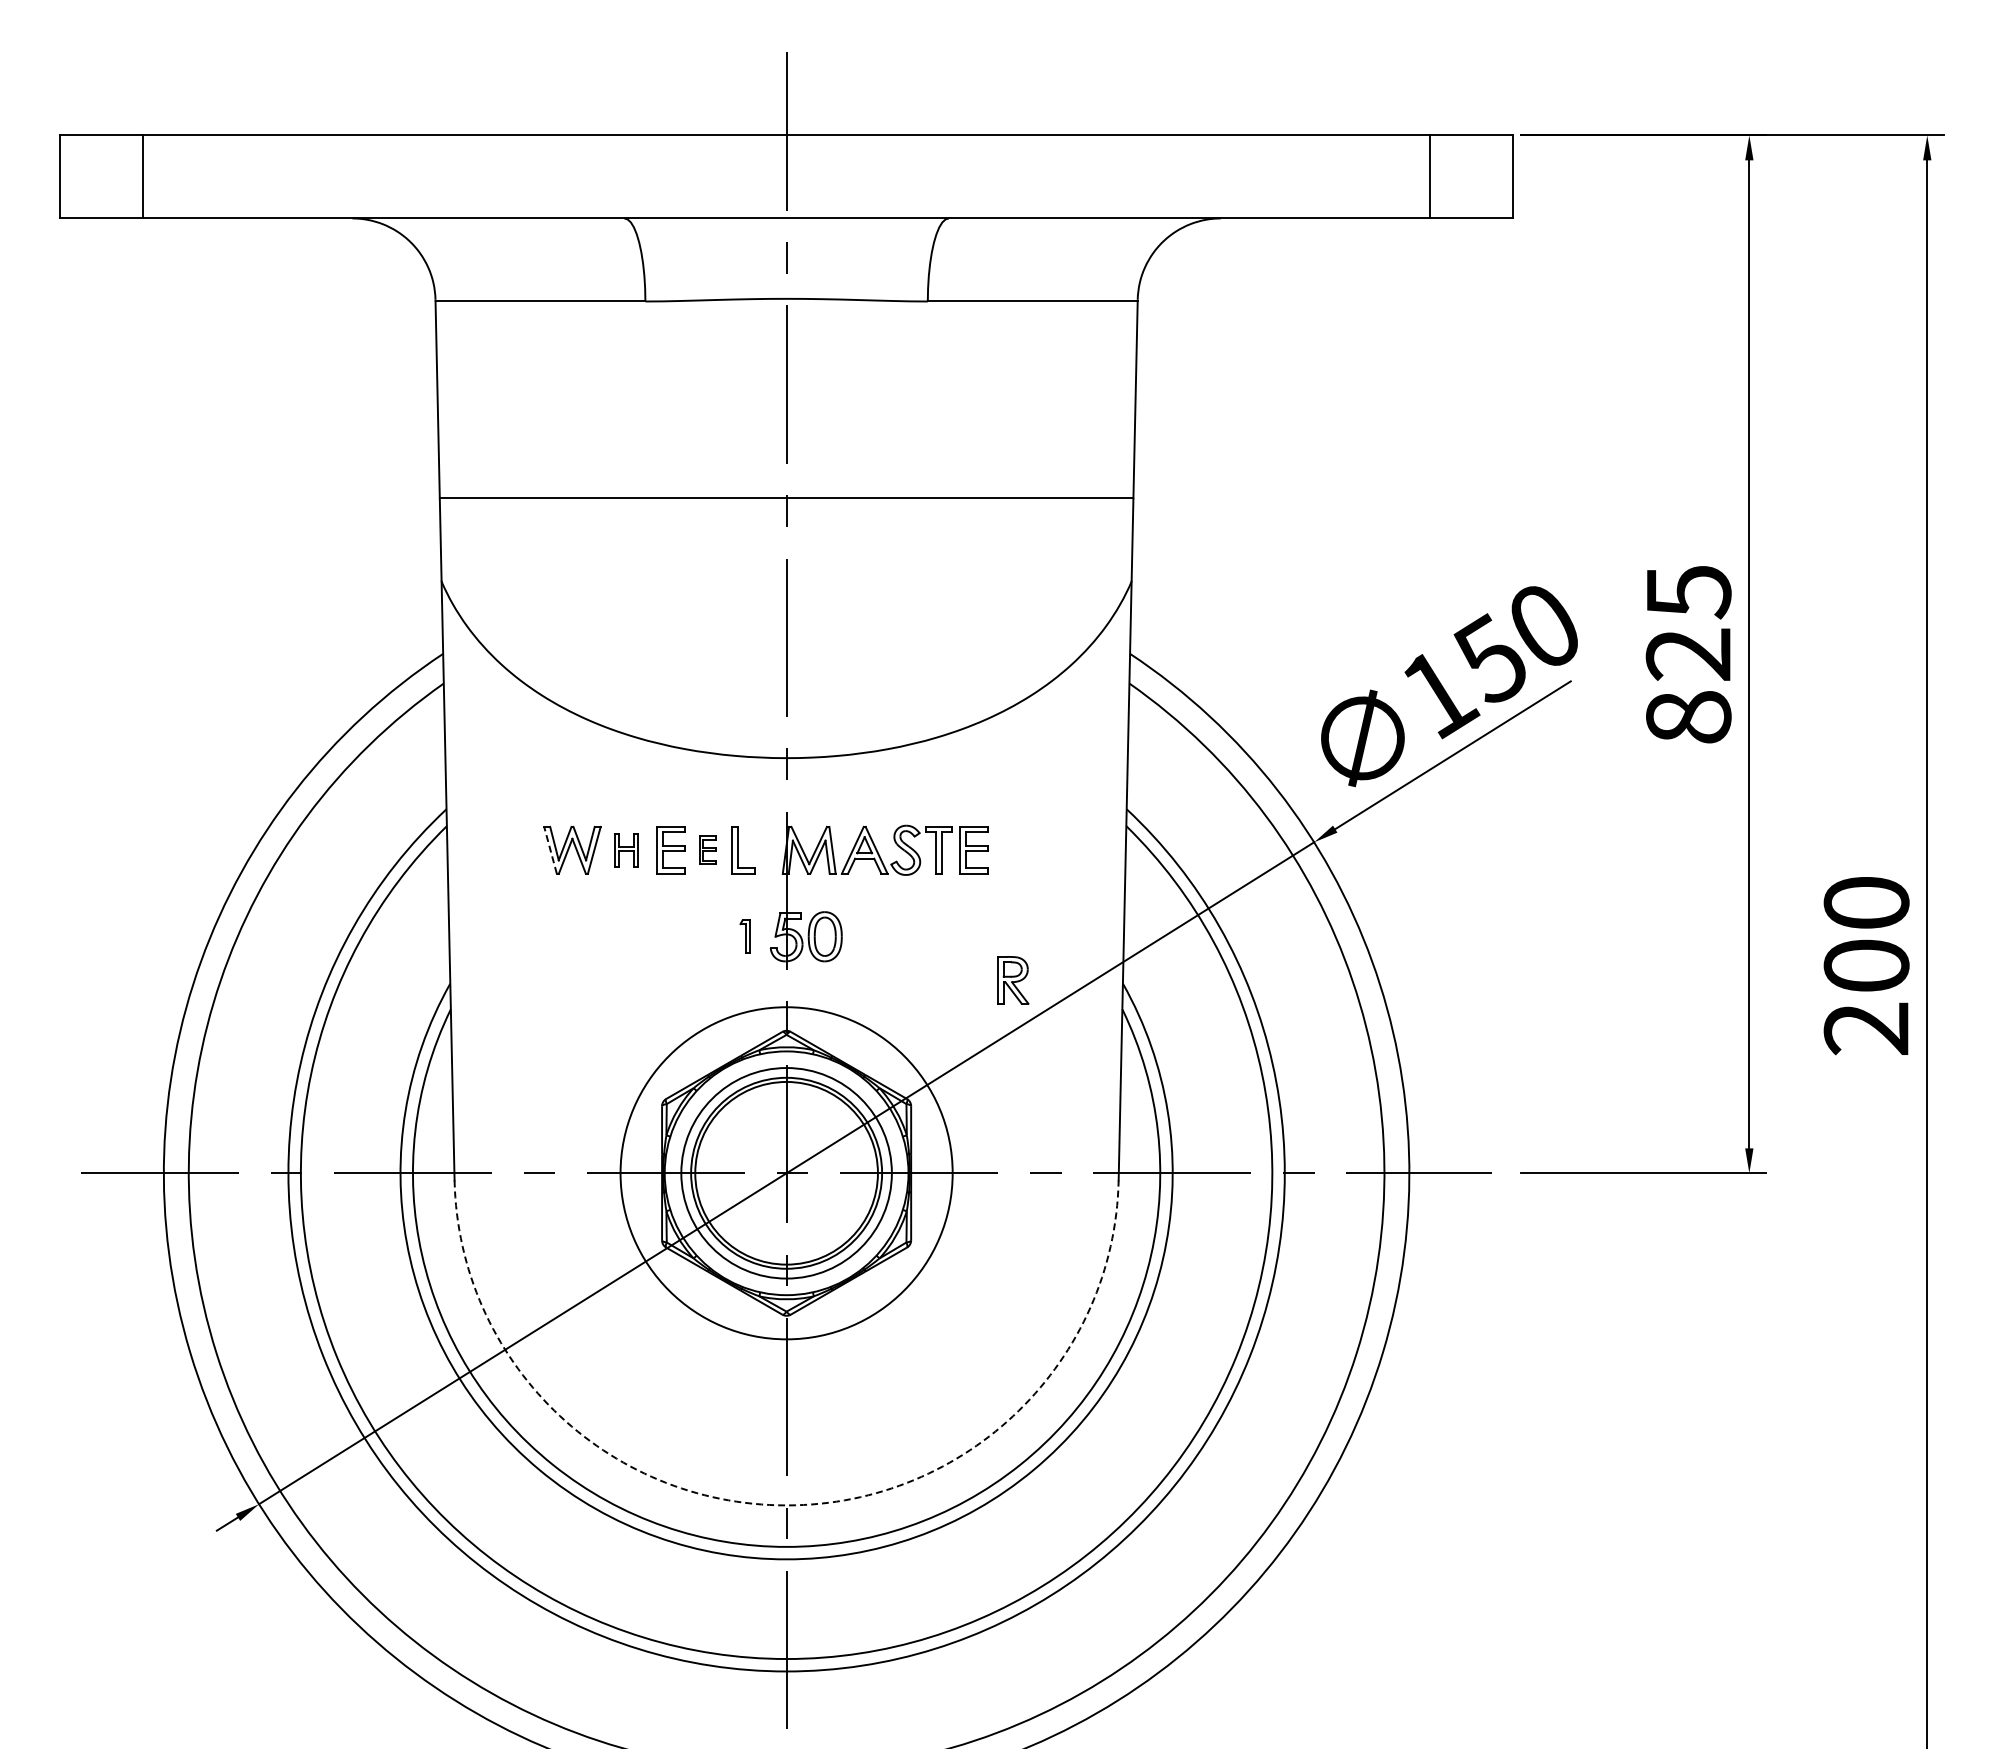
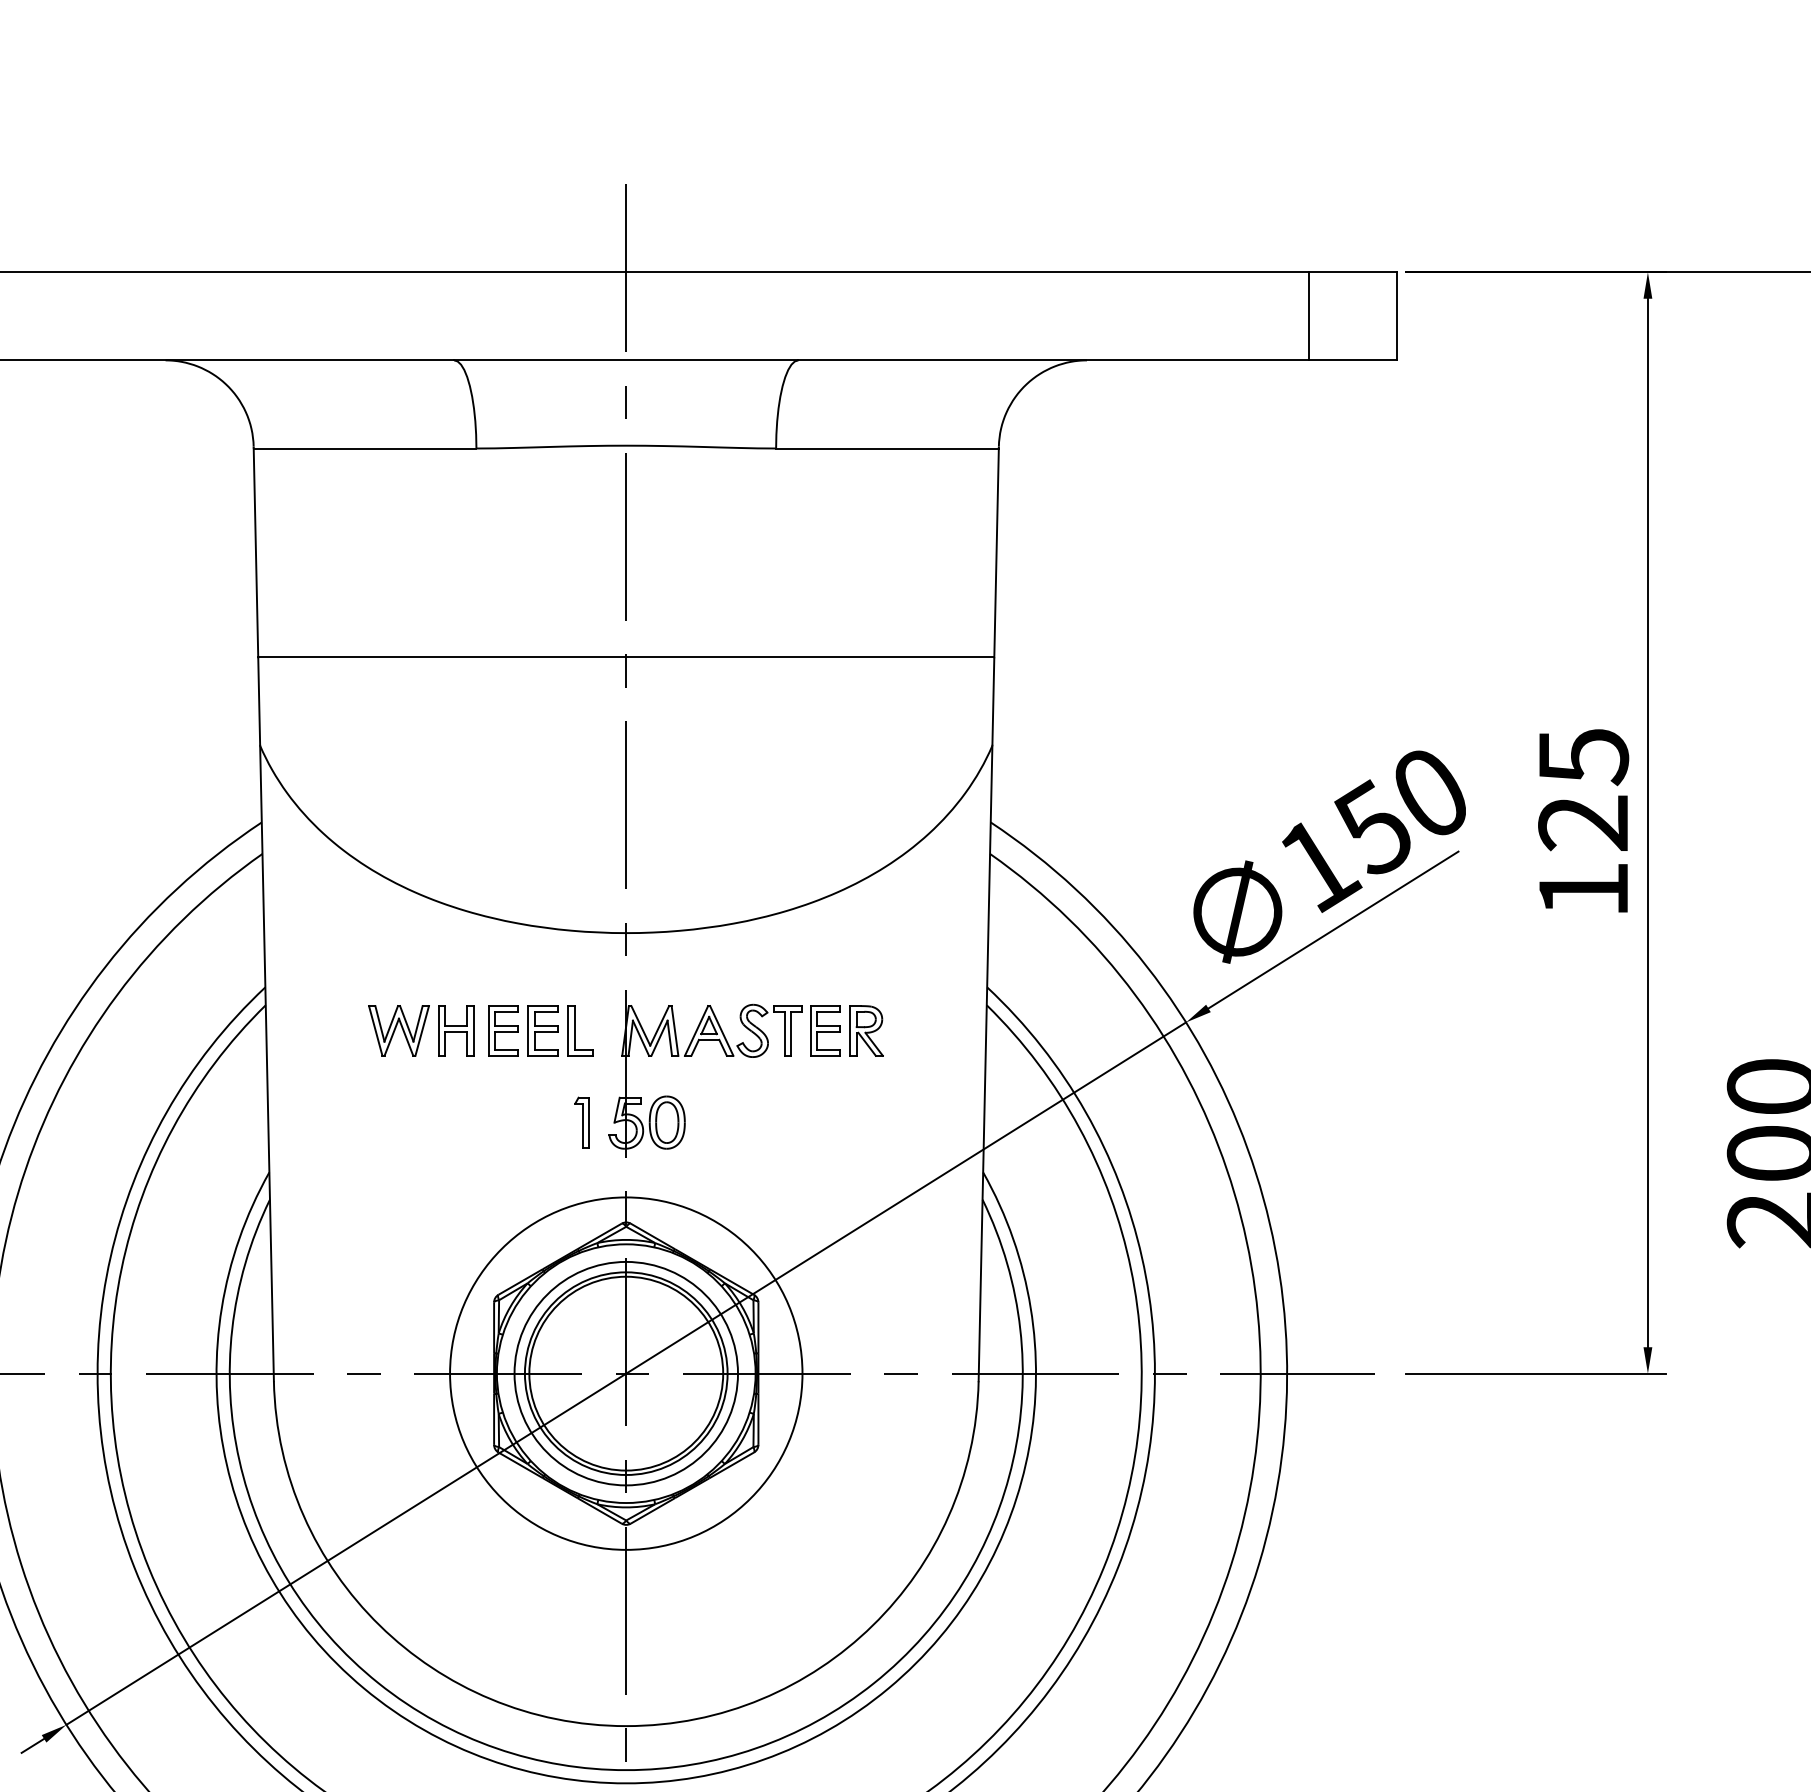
text: (1688, 717) -> (1583, 889), 825 -> 125
line: (550, 849) -> (375, 1030), dashed -> solid
part: (626, 850) -> (456, 1031), size x1.43
part: (707, 850) -> (542, 1031), size x1.67
part: (744, 936) -> (581, 1122), size x1.43
part: (1013, 980) -> (867, 1031), moved
arc: (786, 1505) -> (626, 1726), dashed -> solid

